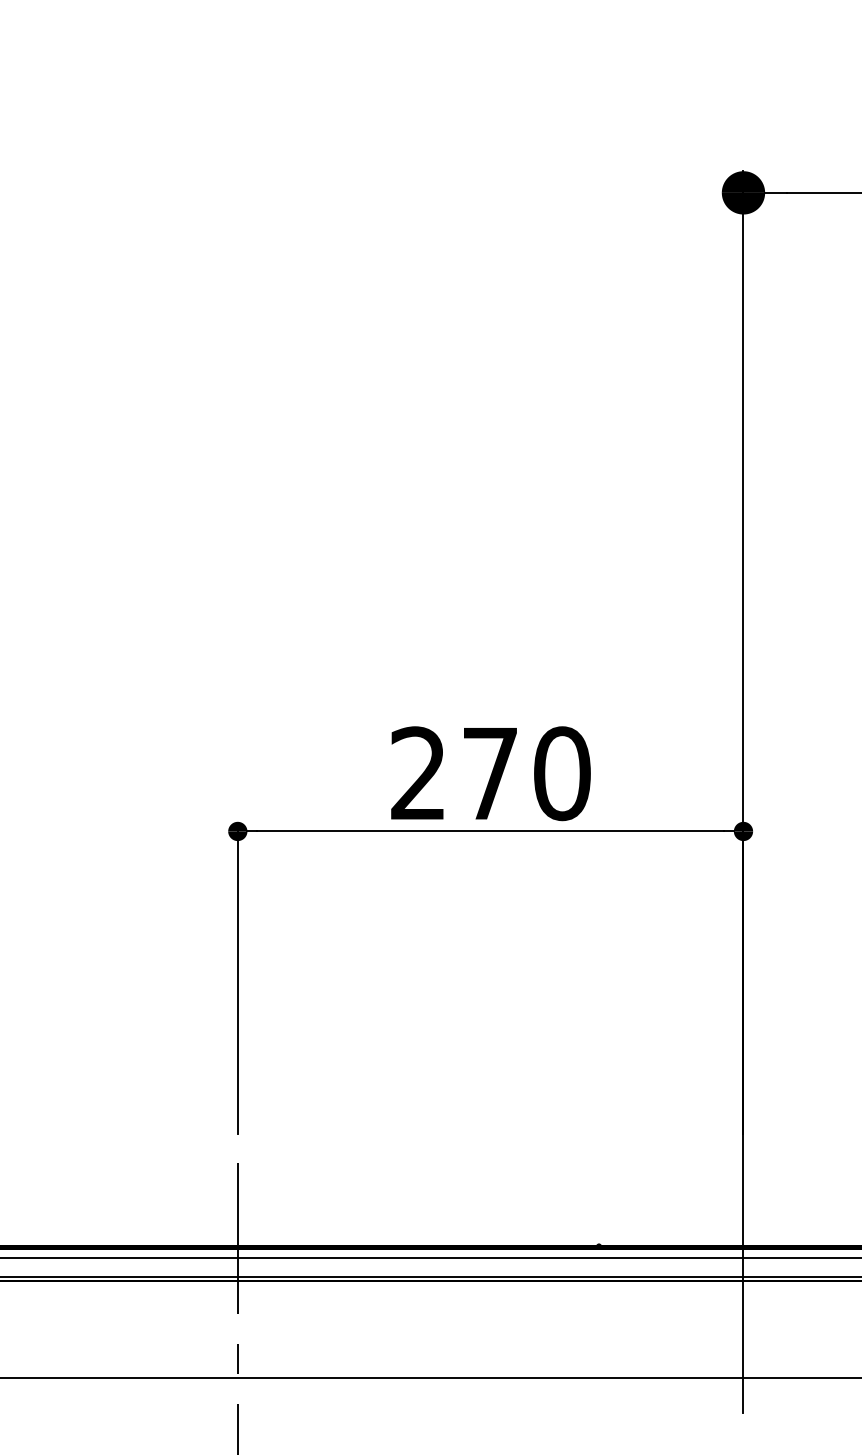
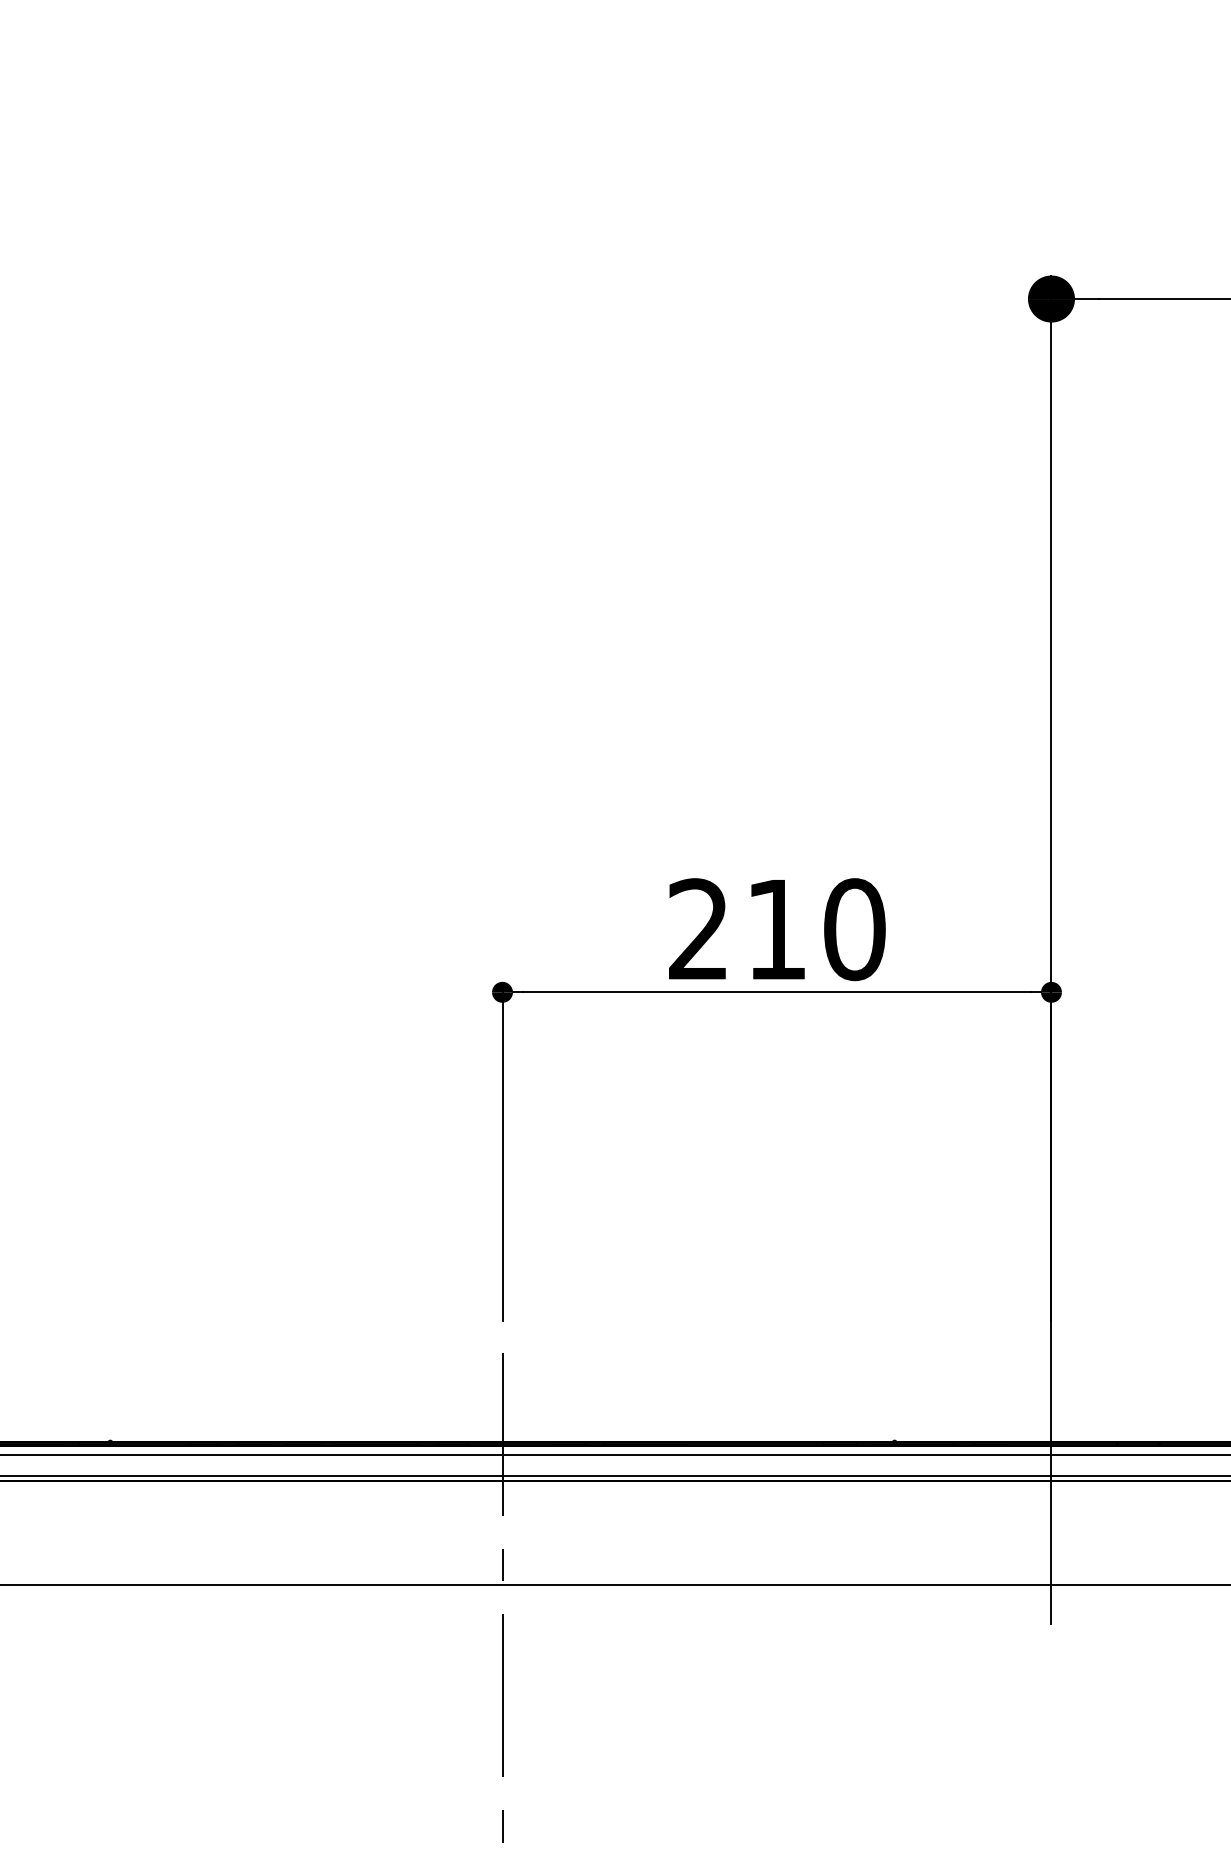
text: (490, 773) -> (776, 929), 270 -> 210

